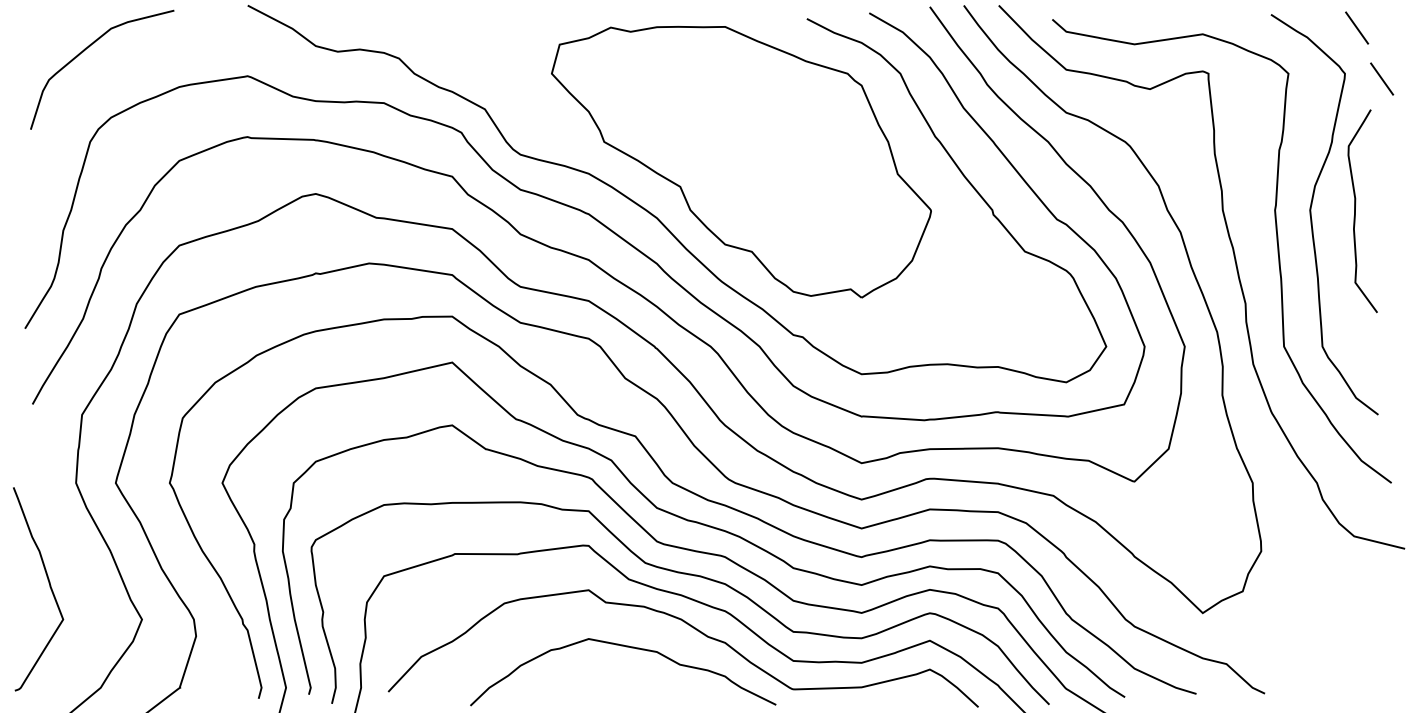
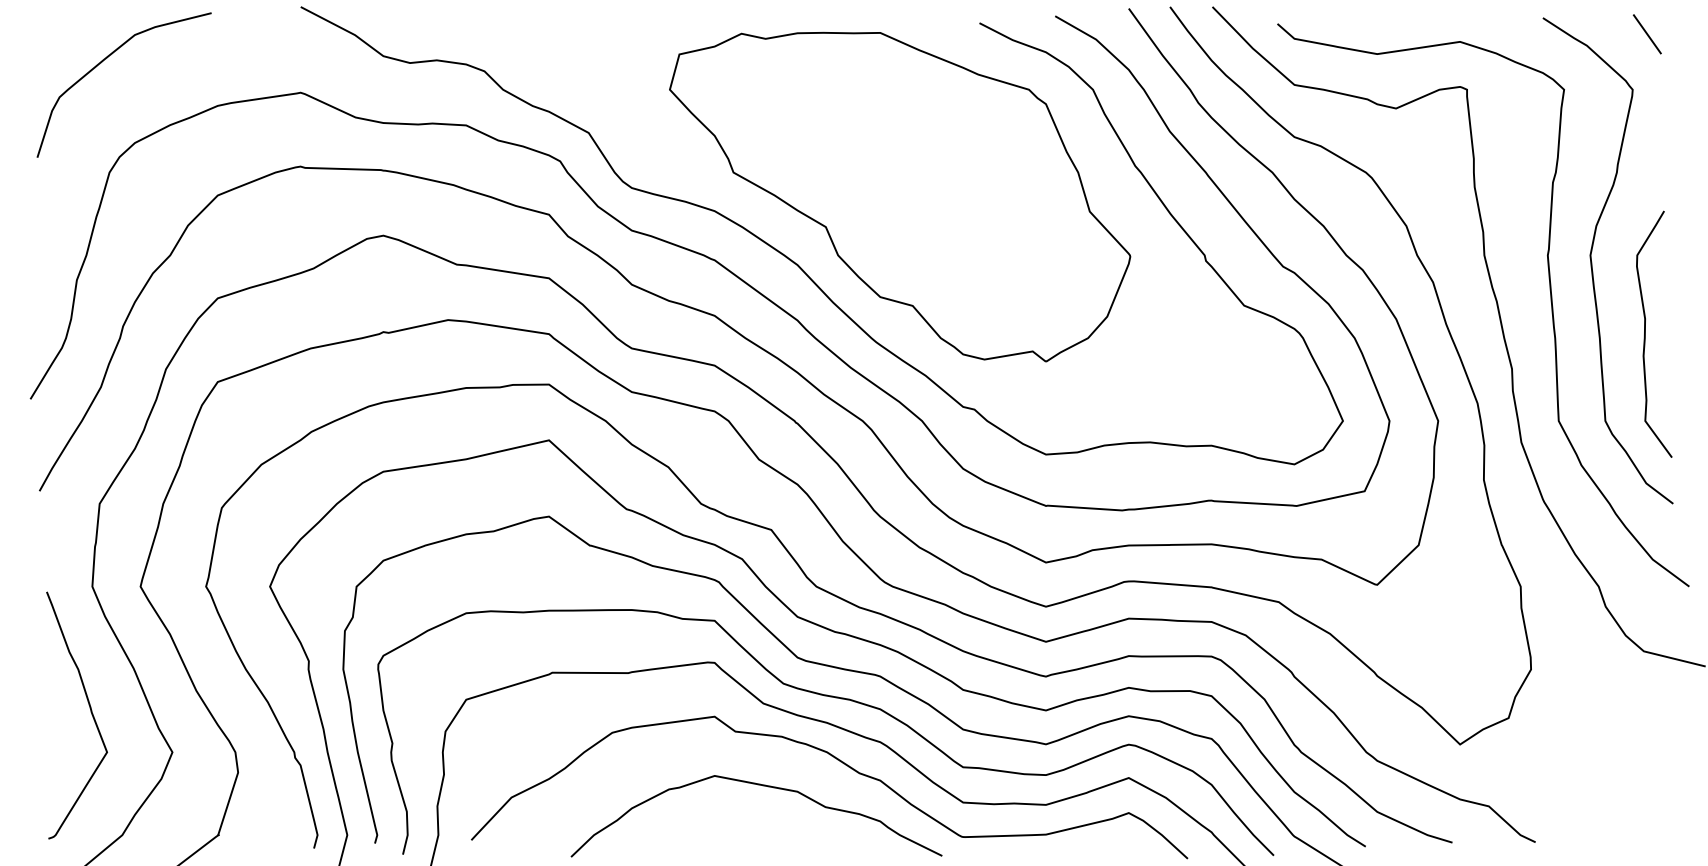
line: (1382, 78) -> (1678, 95), removed
curve: (1355, 211) -> (1645, 334), moved
curve: (49, 587) -> (90, 713), moved

